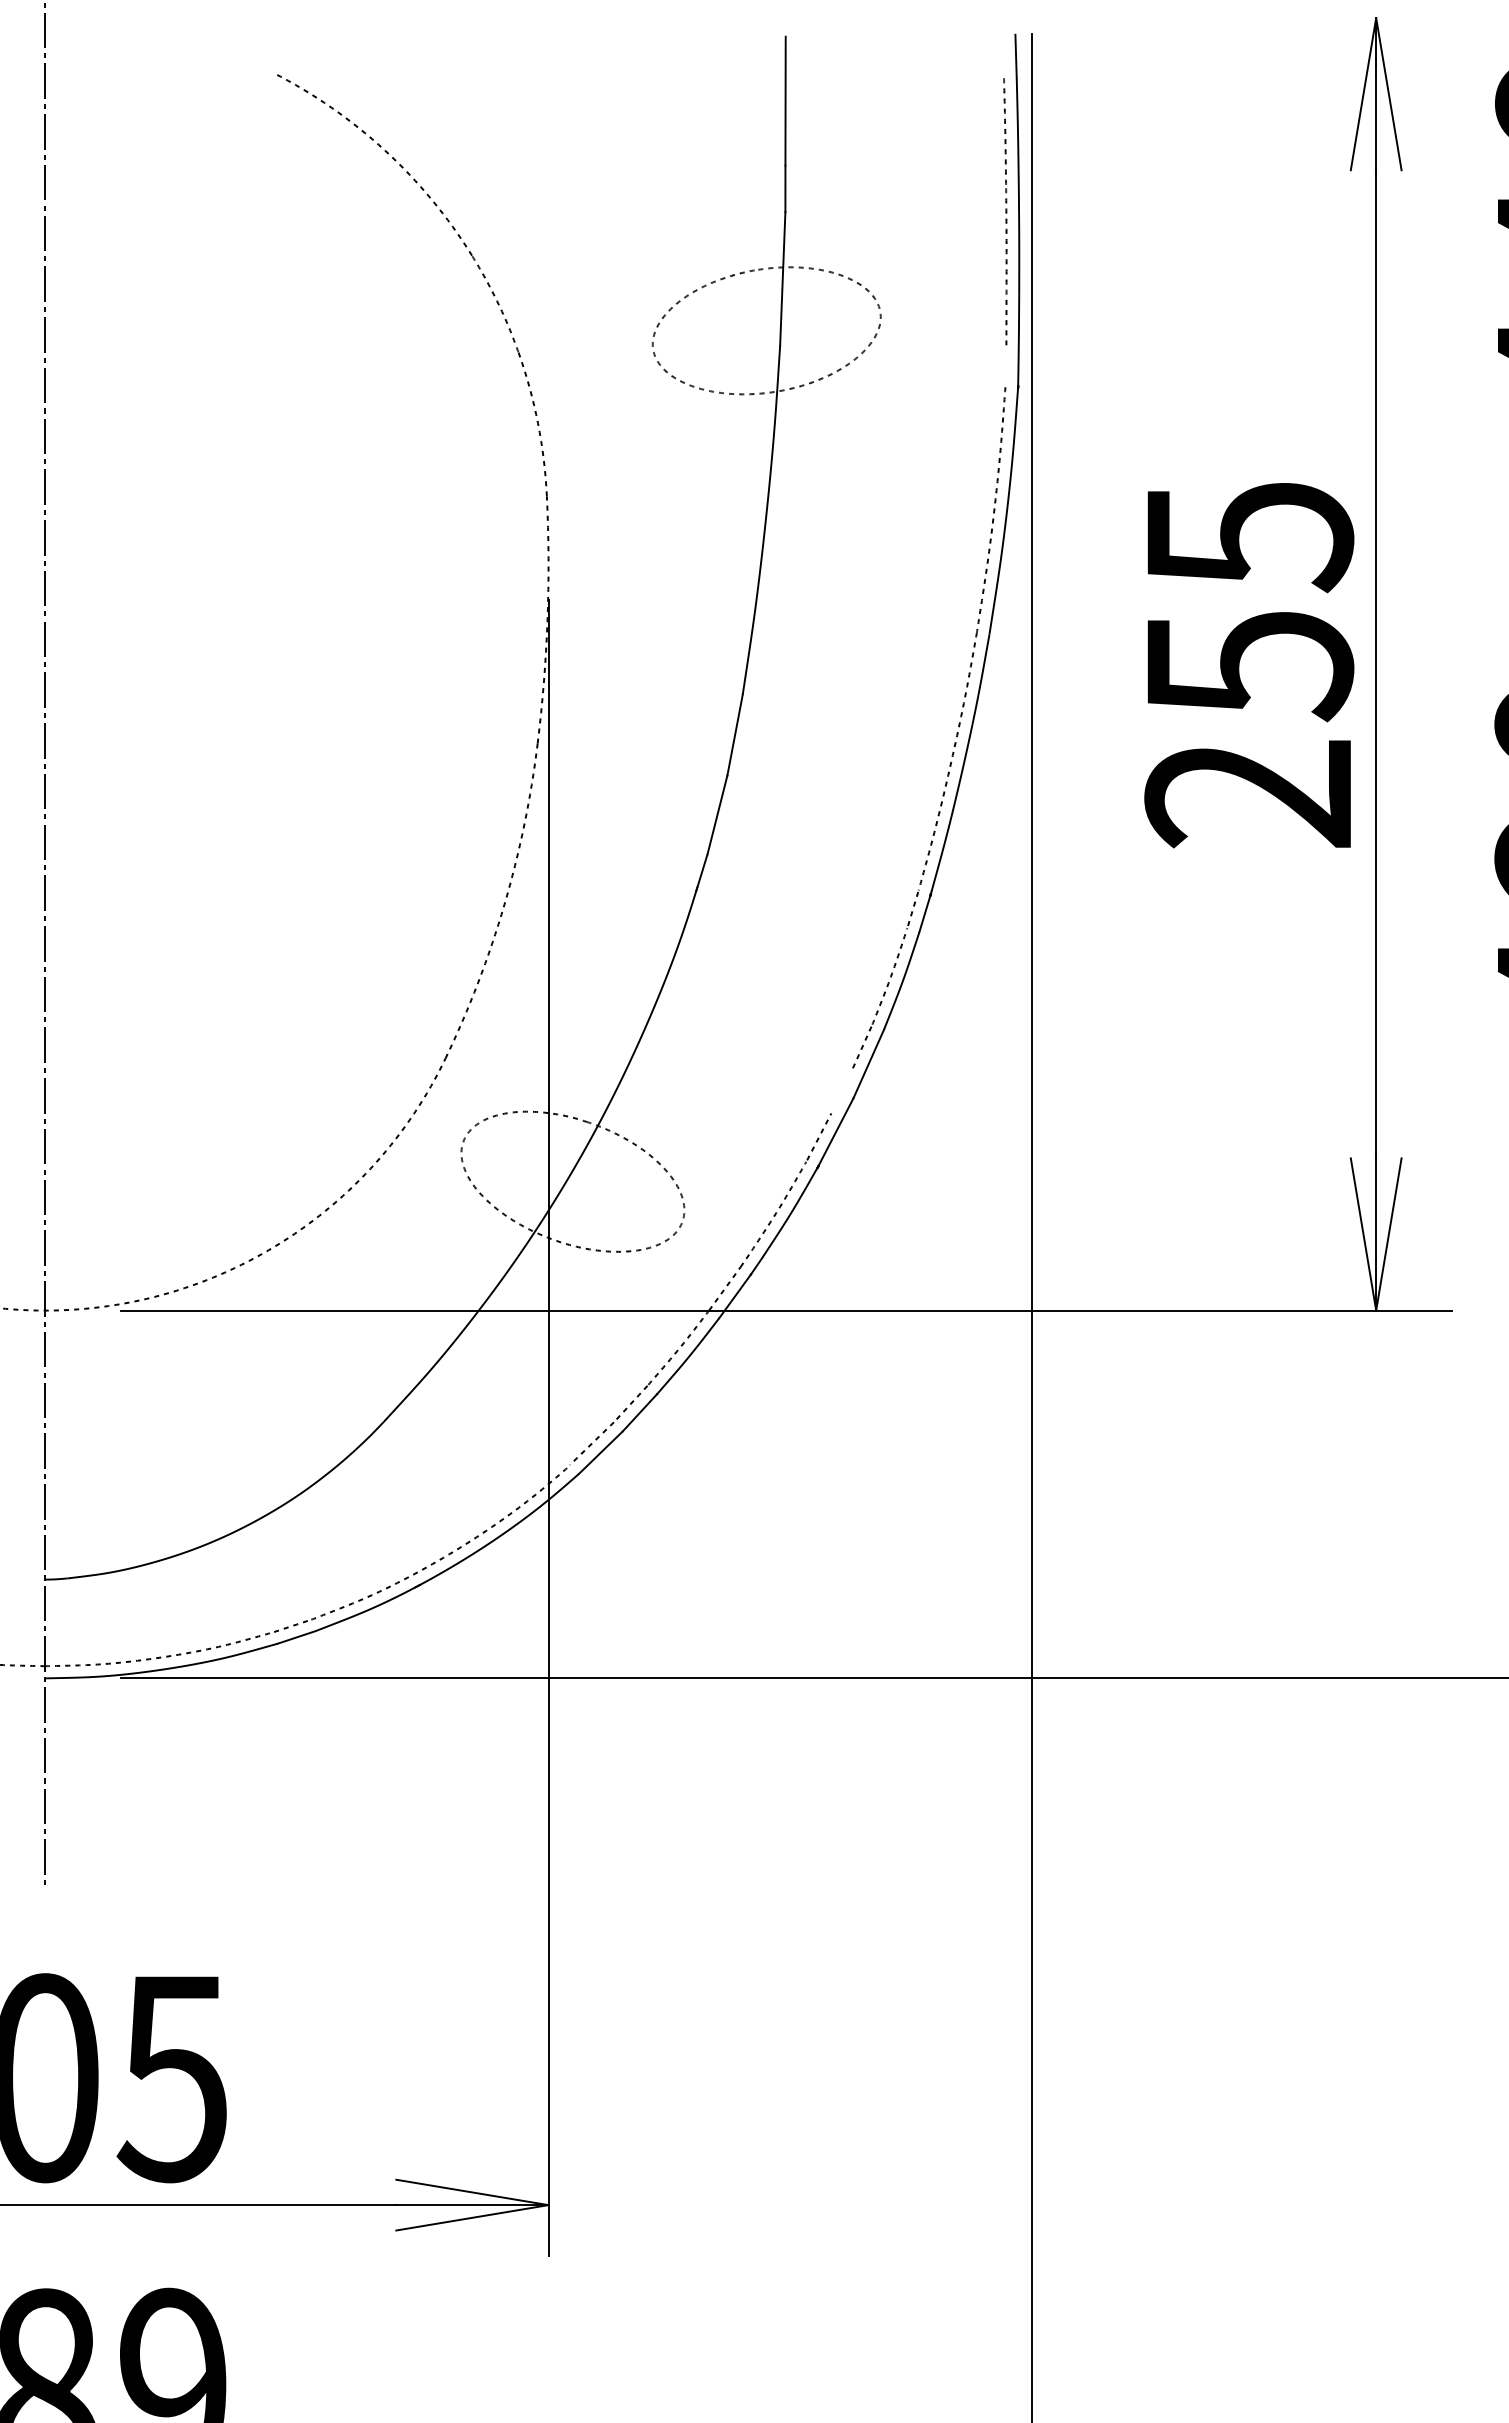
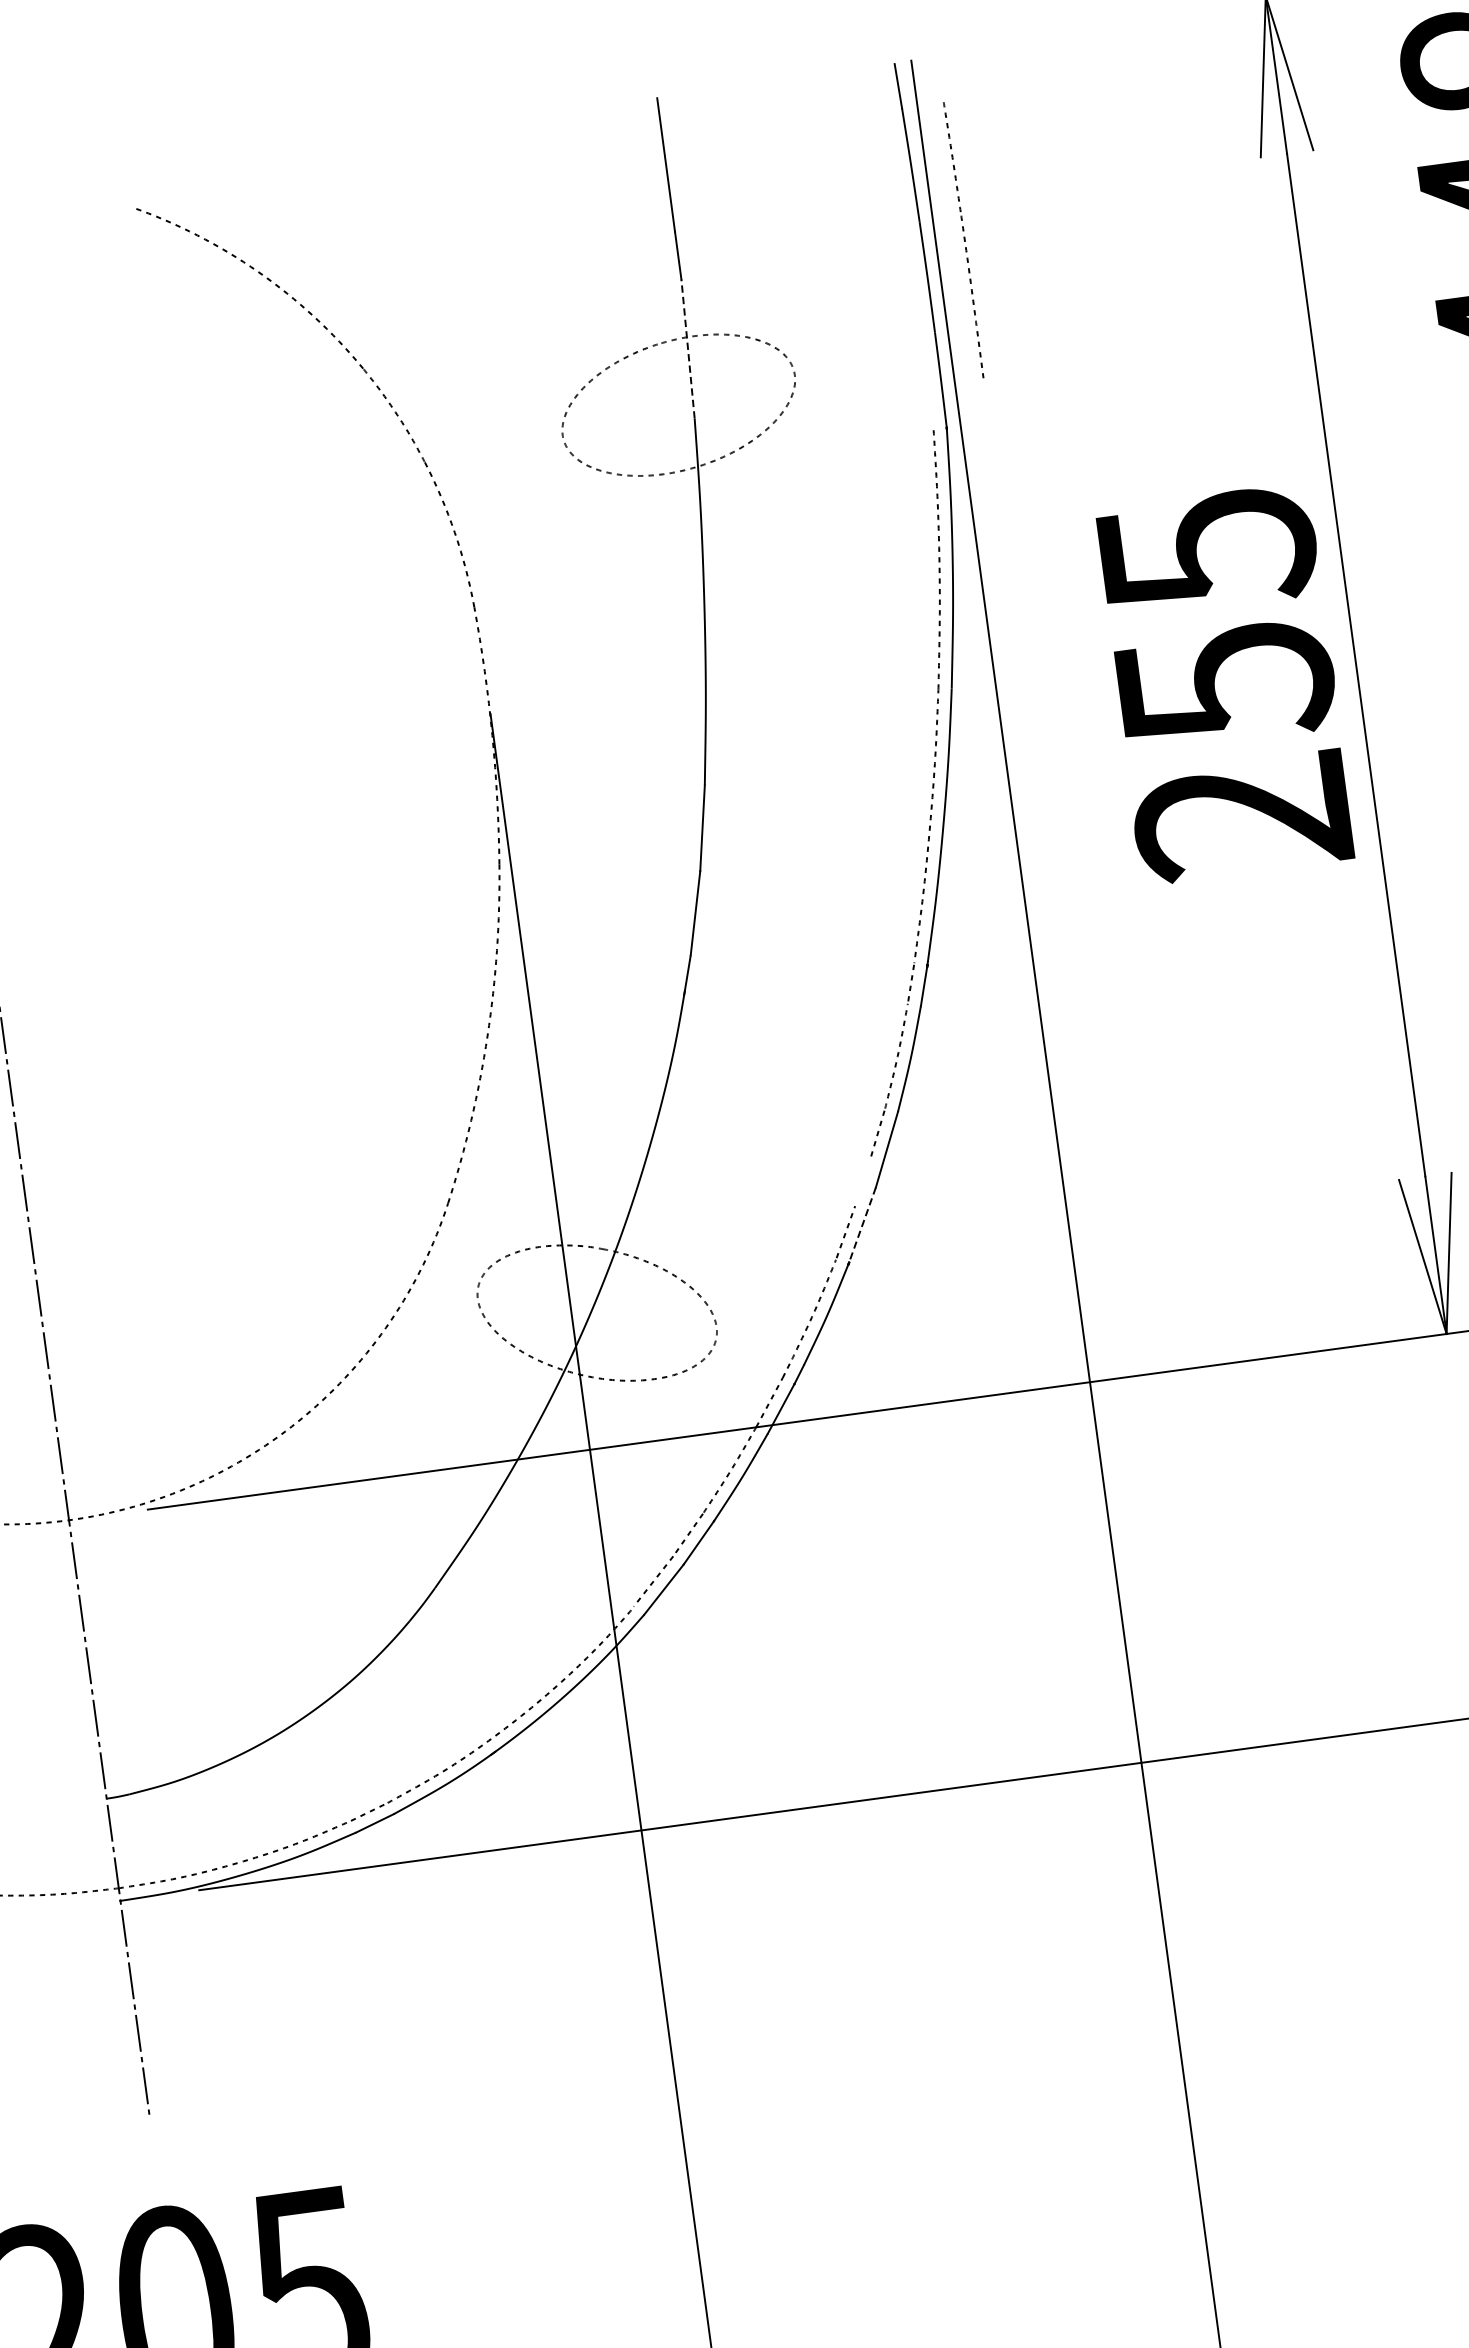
part: (1005, 211) -> (963, 239), moved
line: (782, 278) -> (687, 348), solid -> dashed
line: (835, 1132) -> (862, 1225), solid -> dashed

